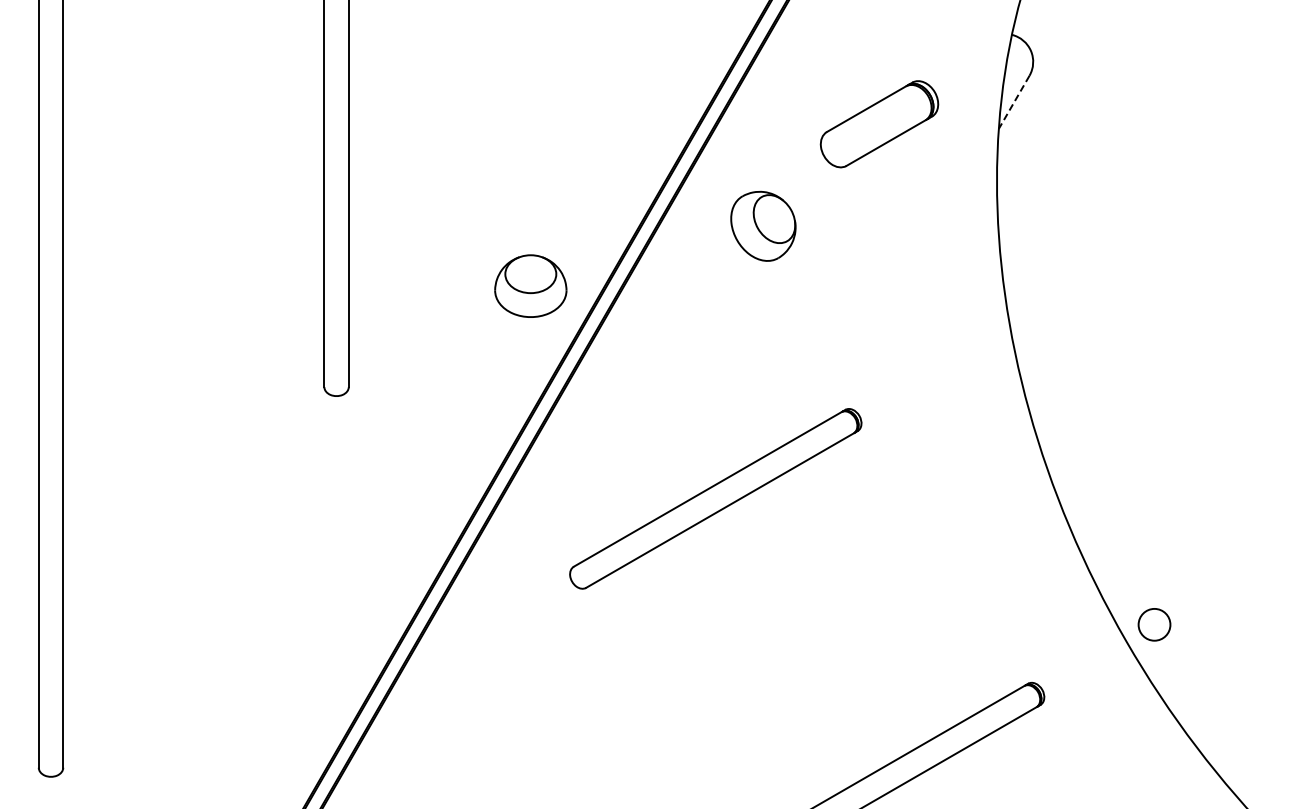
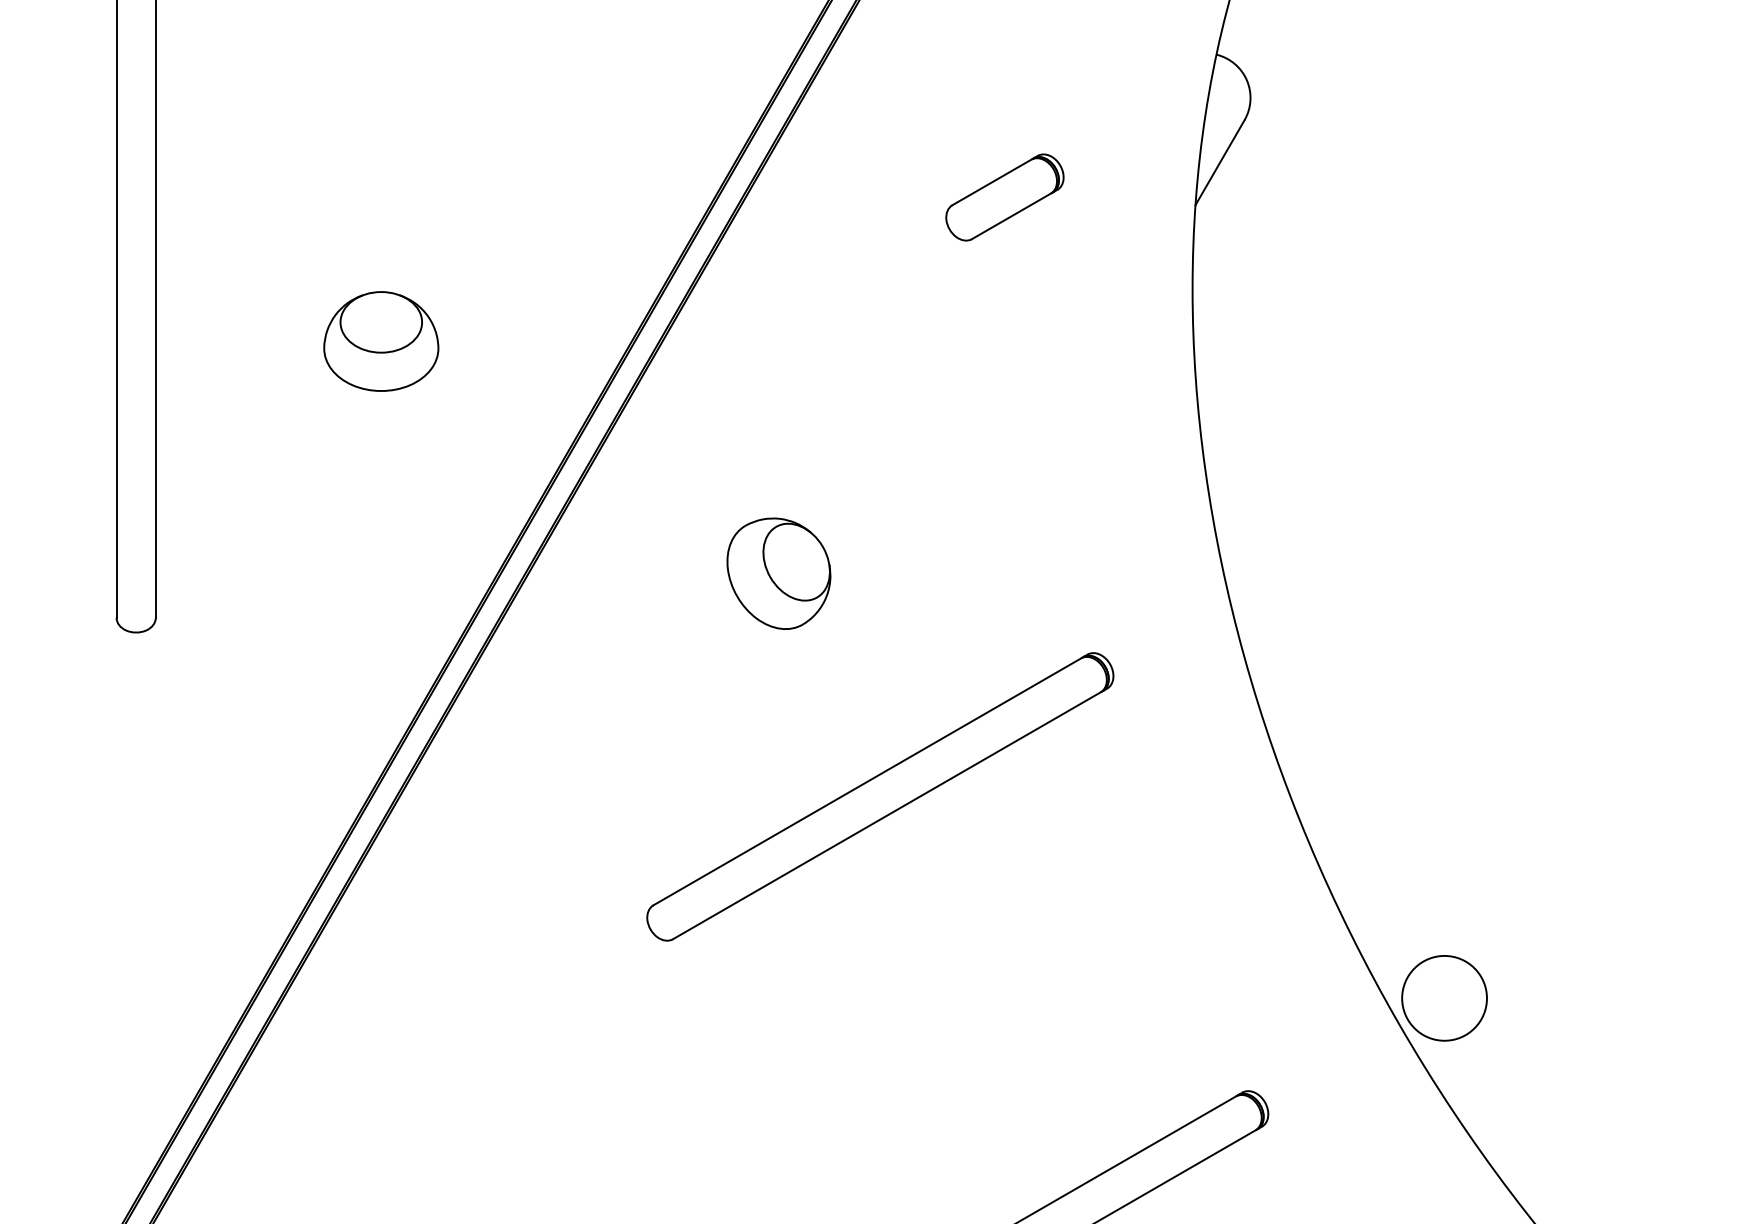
line: (1014, 102) -> (1220, 162), dashed -> solid
part: (879, 123) -> (1004, 196), size x0.62
part: (763, 225) -> (779, 572), moved
part: (530, 285) -> (380, 340), moved
part: (715, 498) -> (879, 796), moved
circle: (1154, 624) -> (1444, 997), size x1.67

